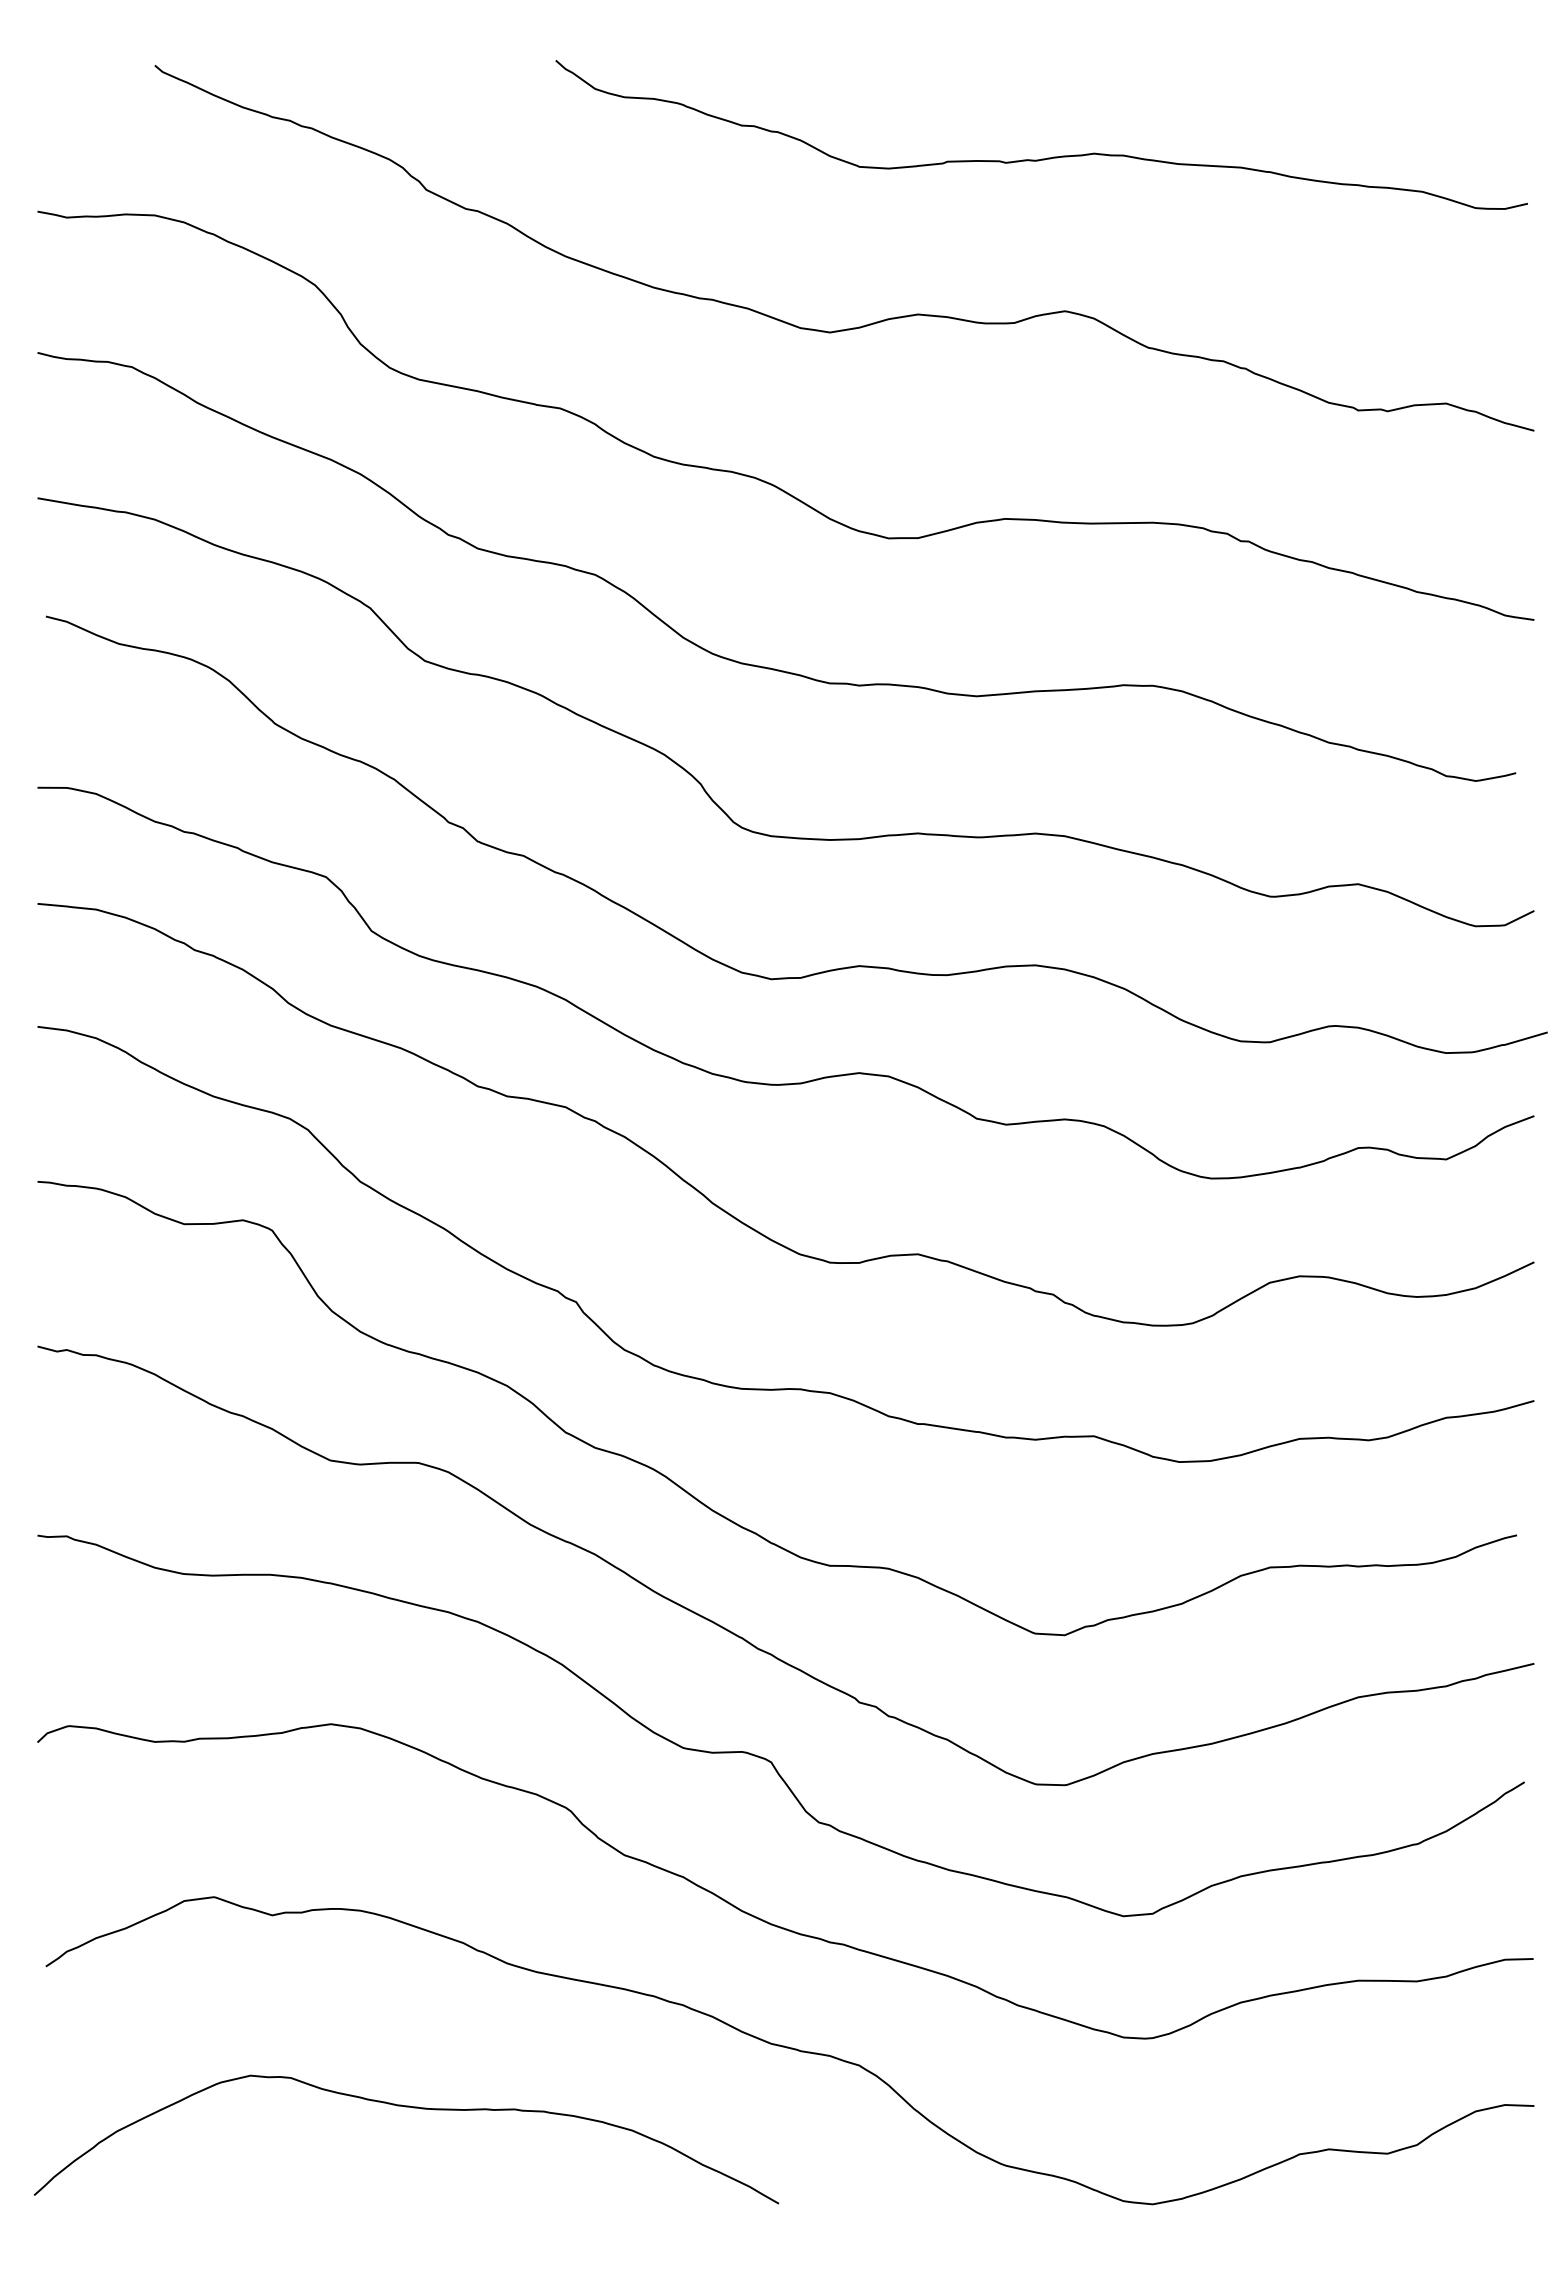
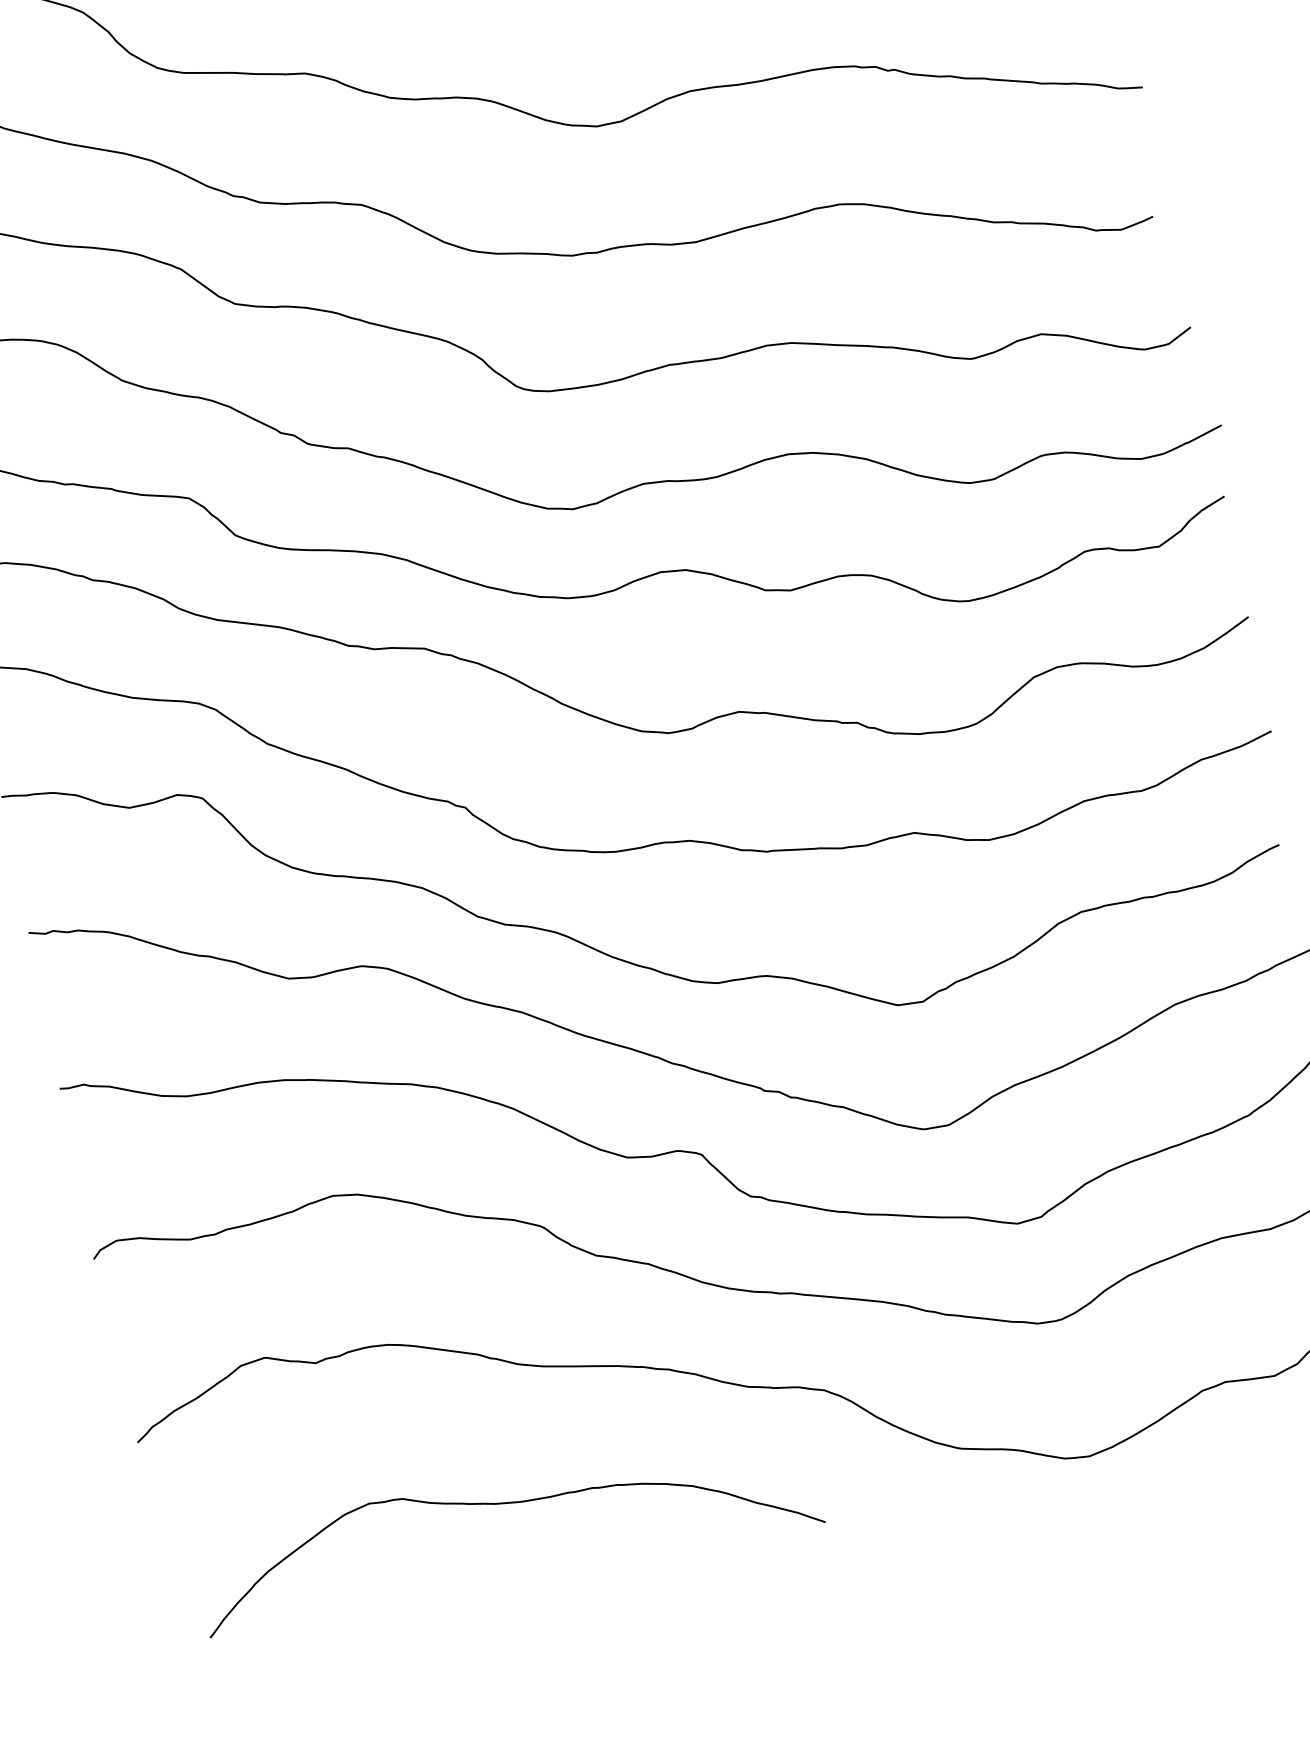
curve: (413, 2108) -> (508, 1503), moved

